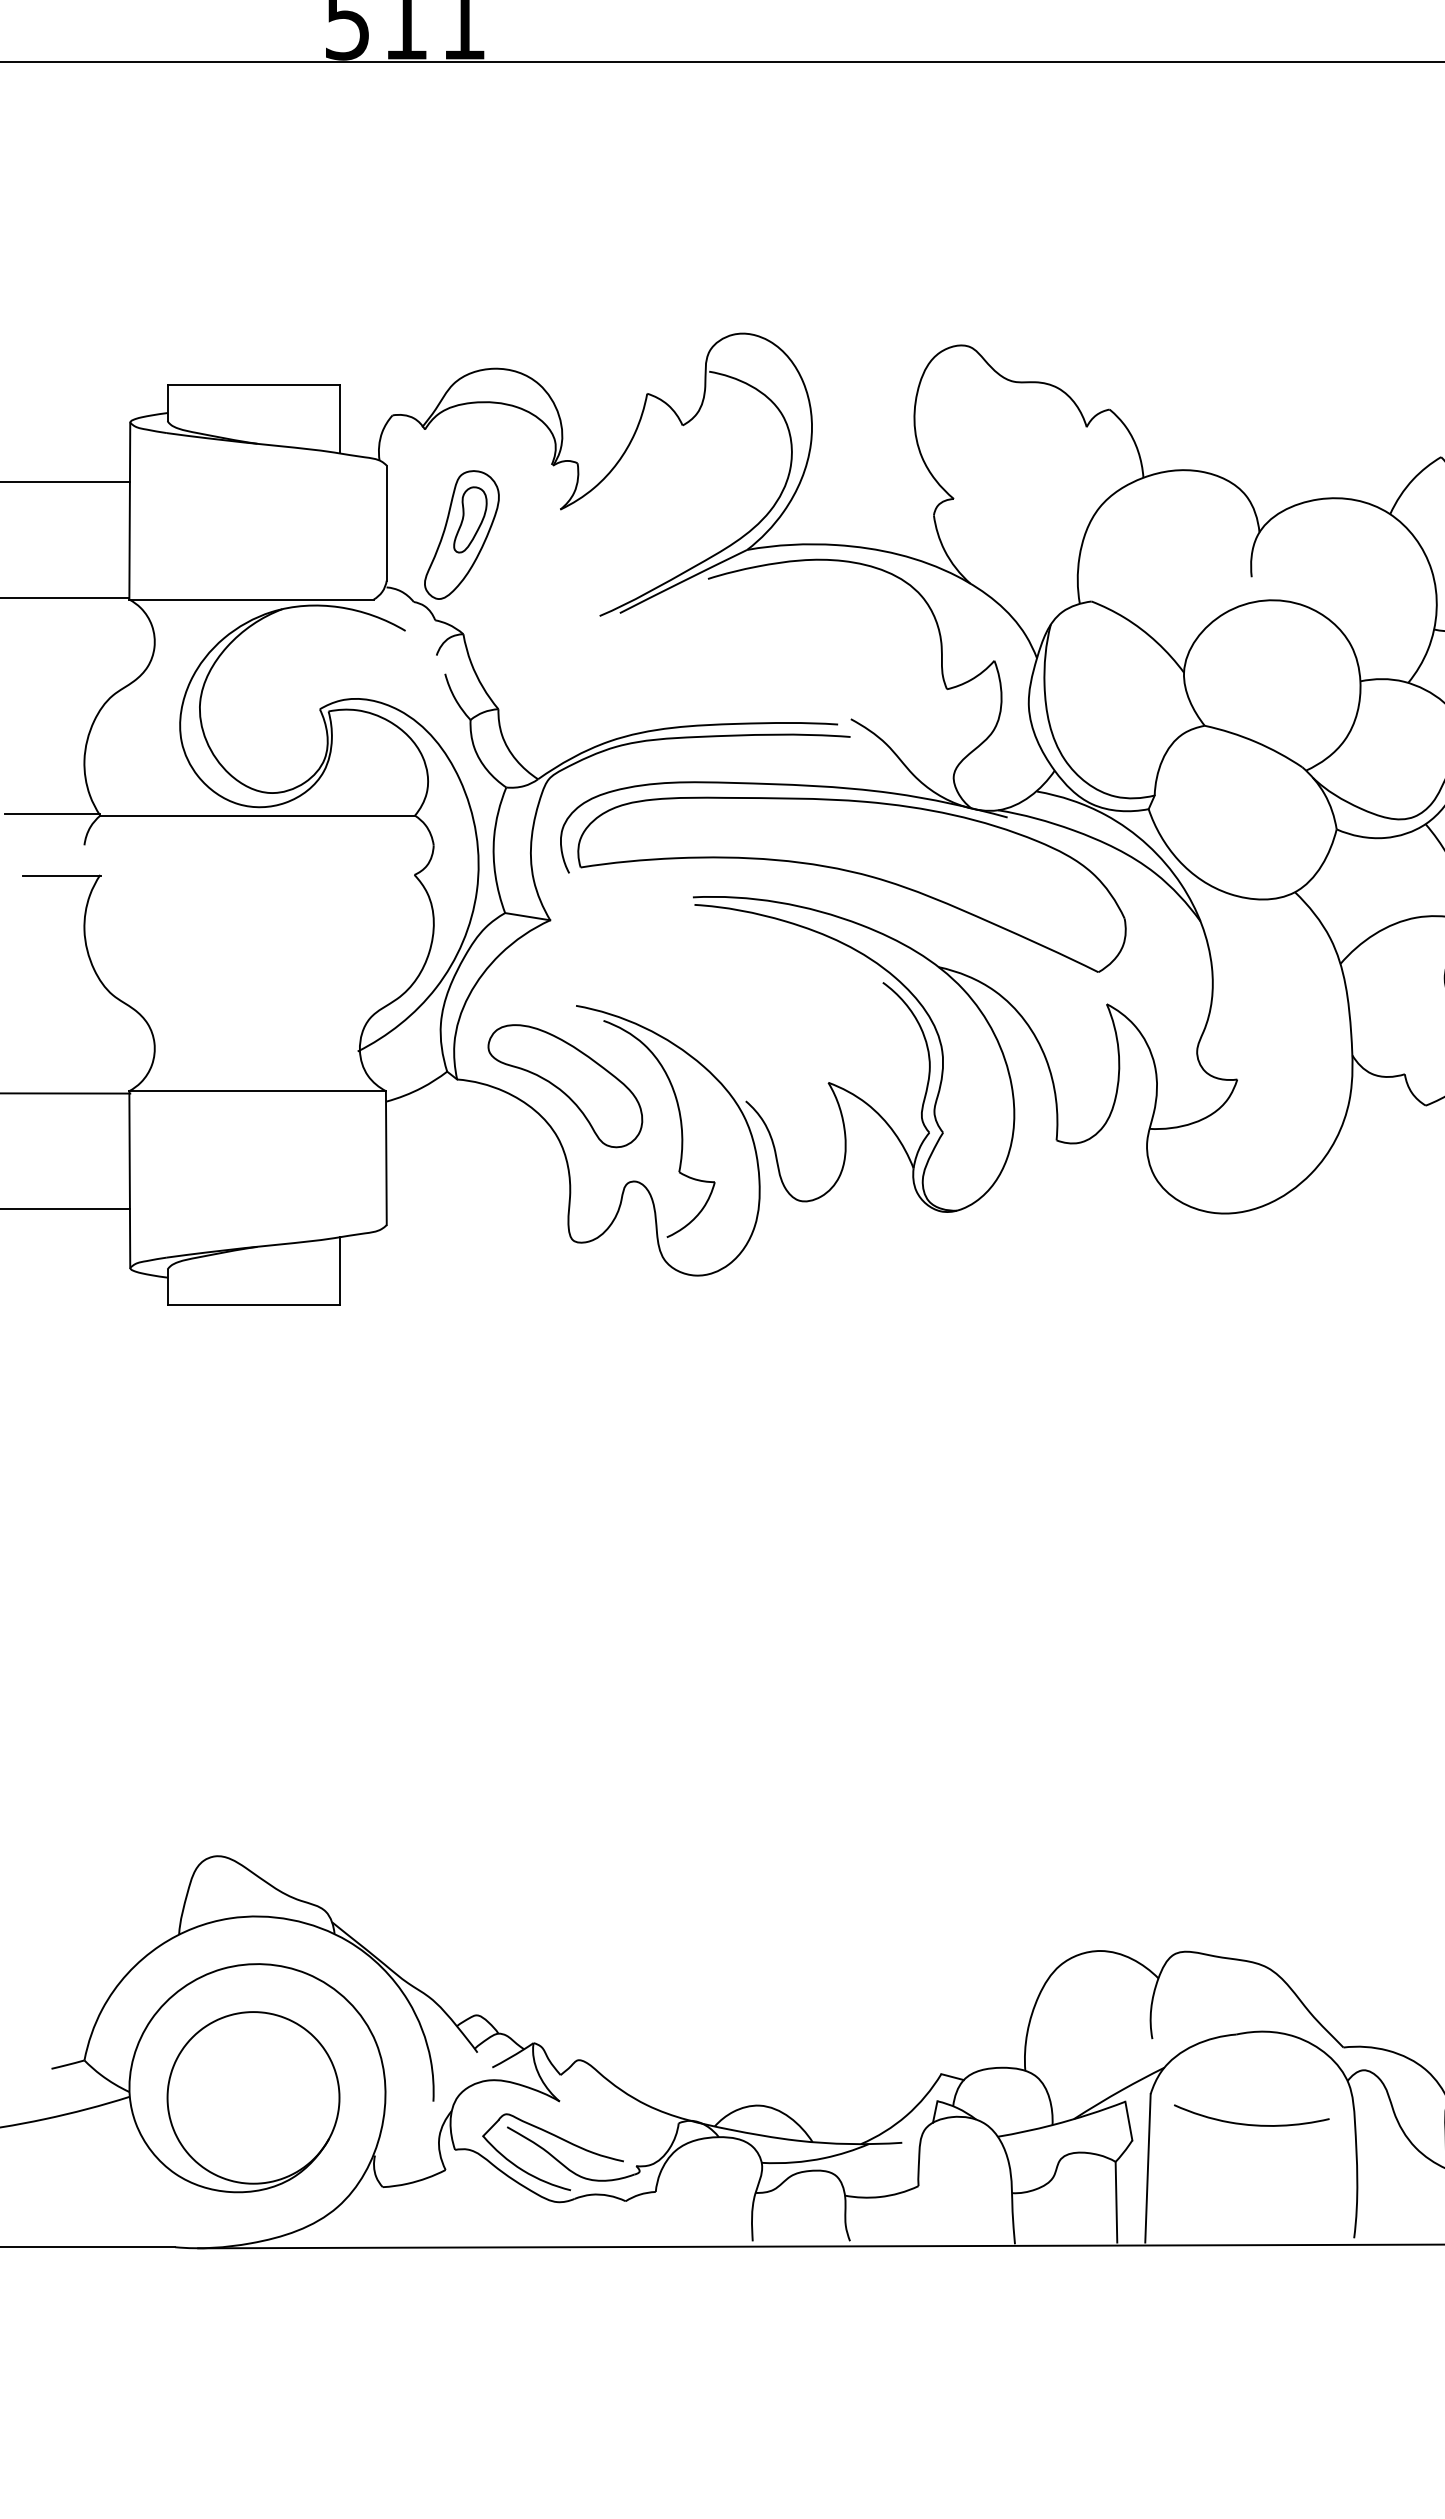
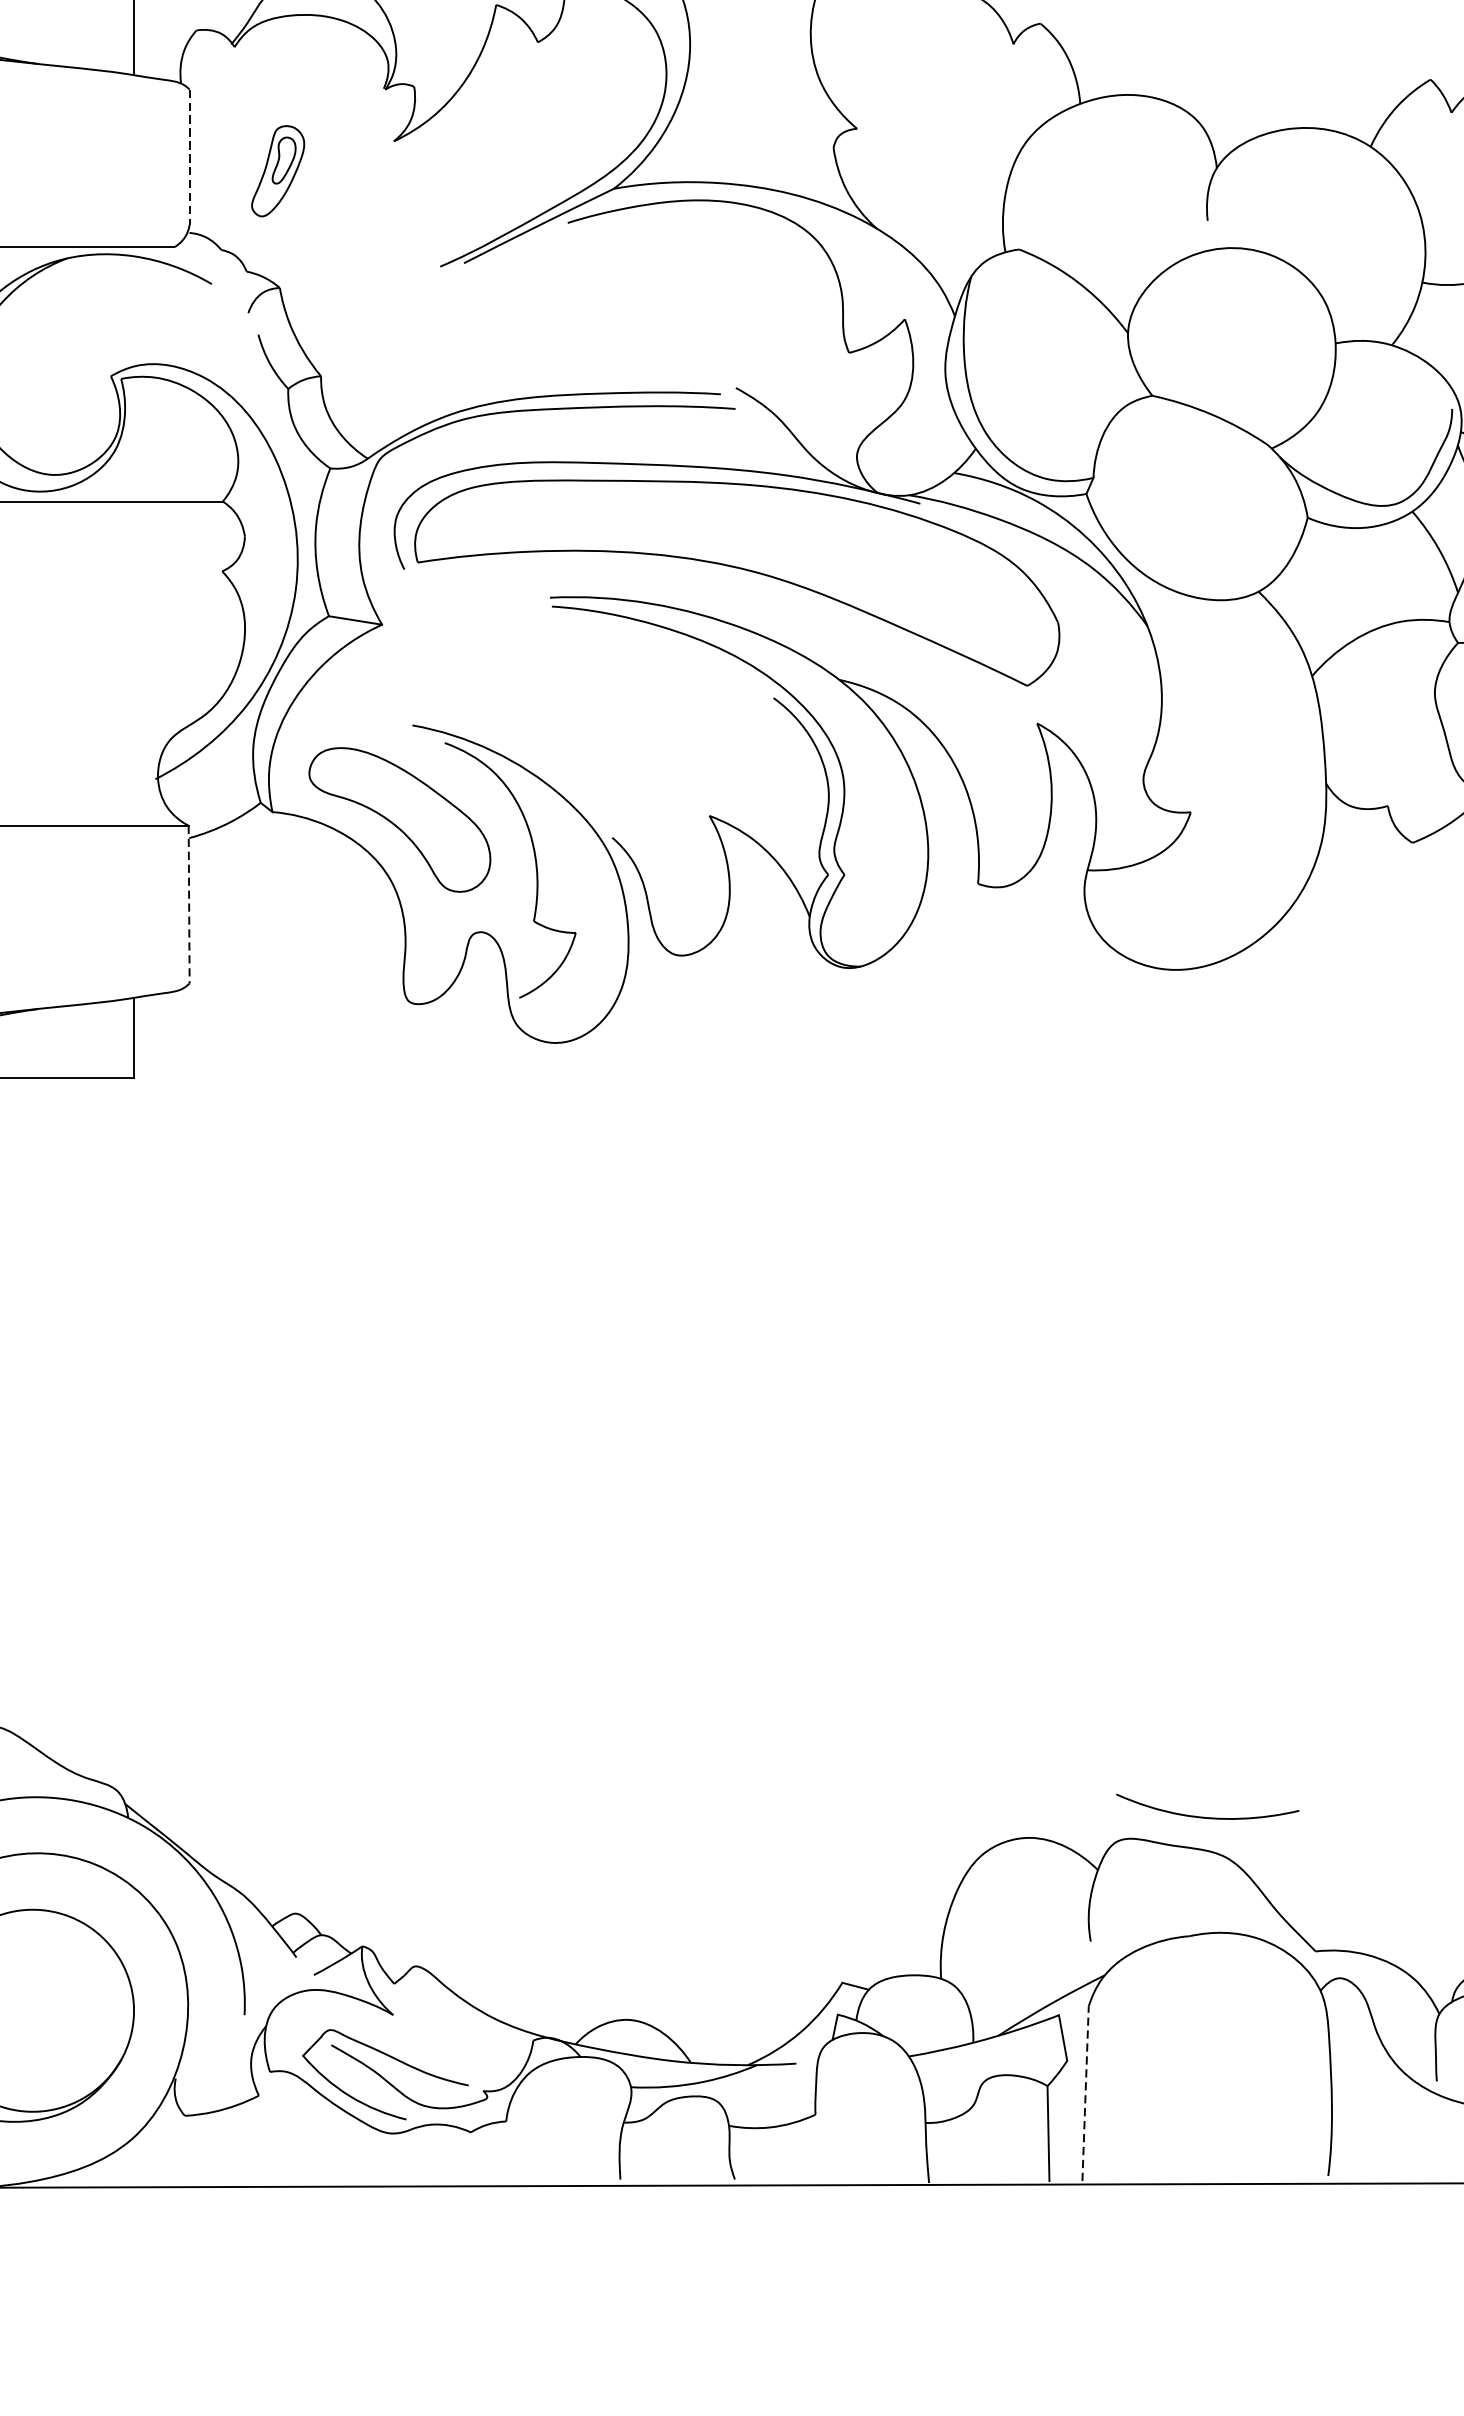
line: (386, 523) -> (189, 157), solid -> dashed
part: (461, 534) -> (277, 170), size x0.6
line: (386, 1158) -> (189, 905), solid -> dashed
curve: (1247, 2123) -> (1202, 1816), moved
line: (1147, 2167) -> (1085, 2092), solid -> dashed

